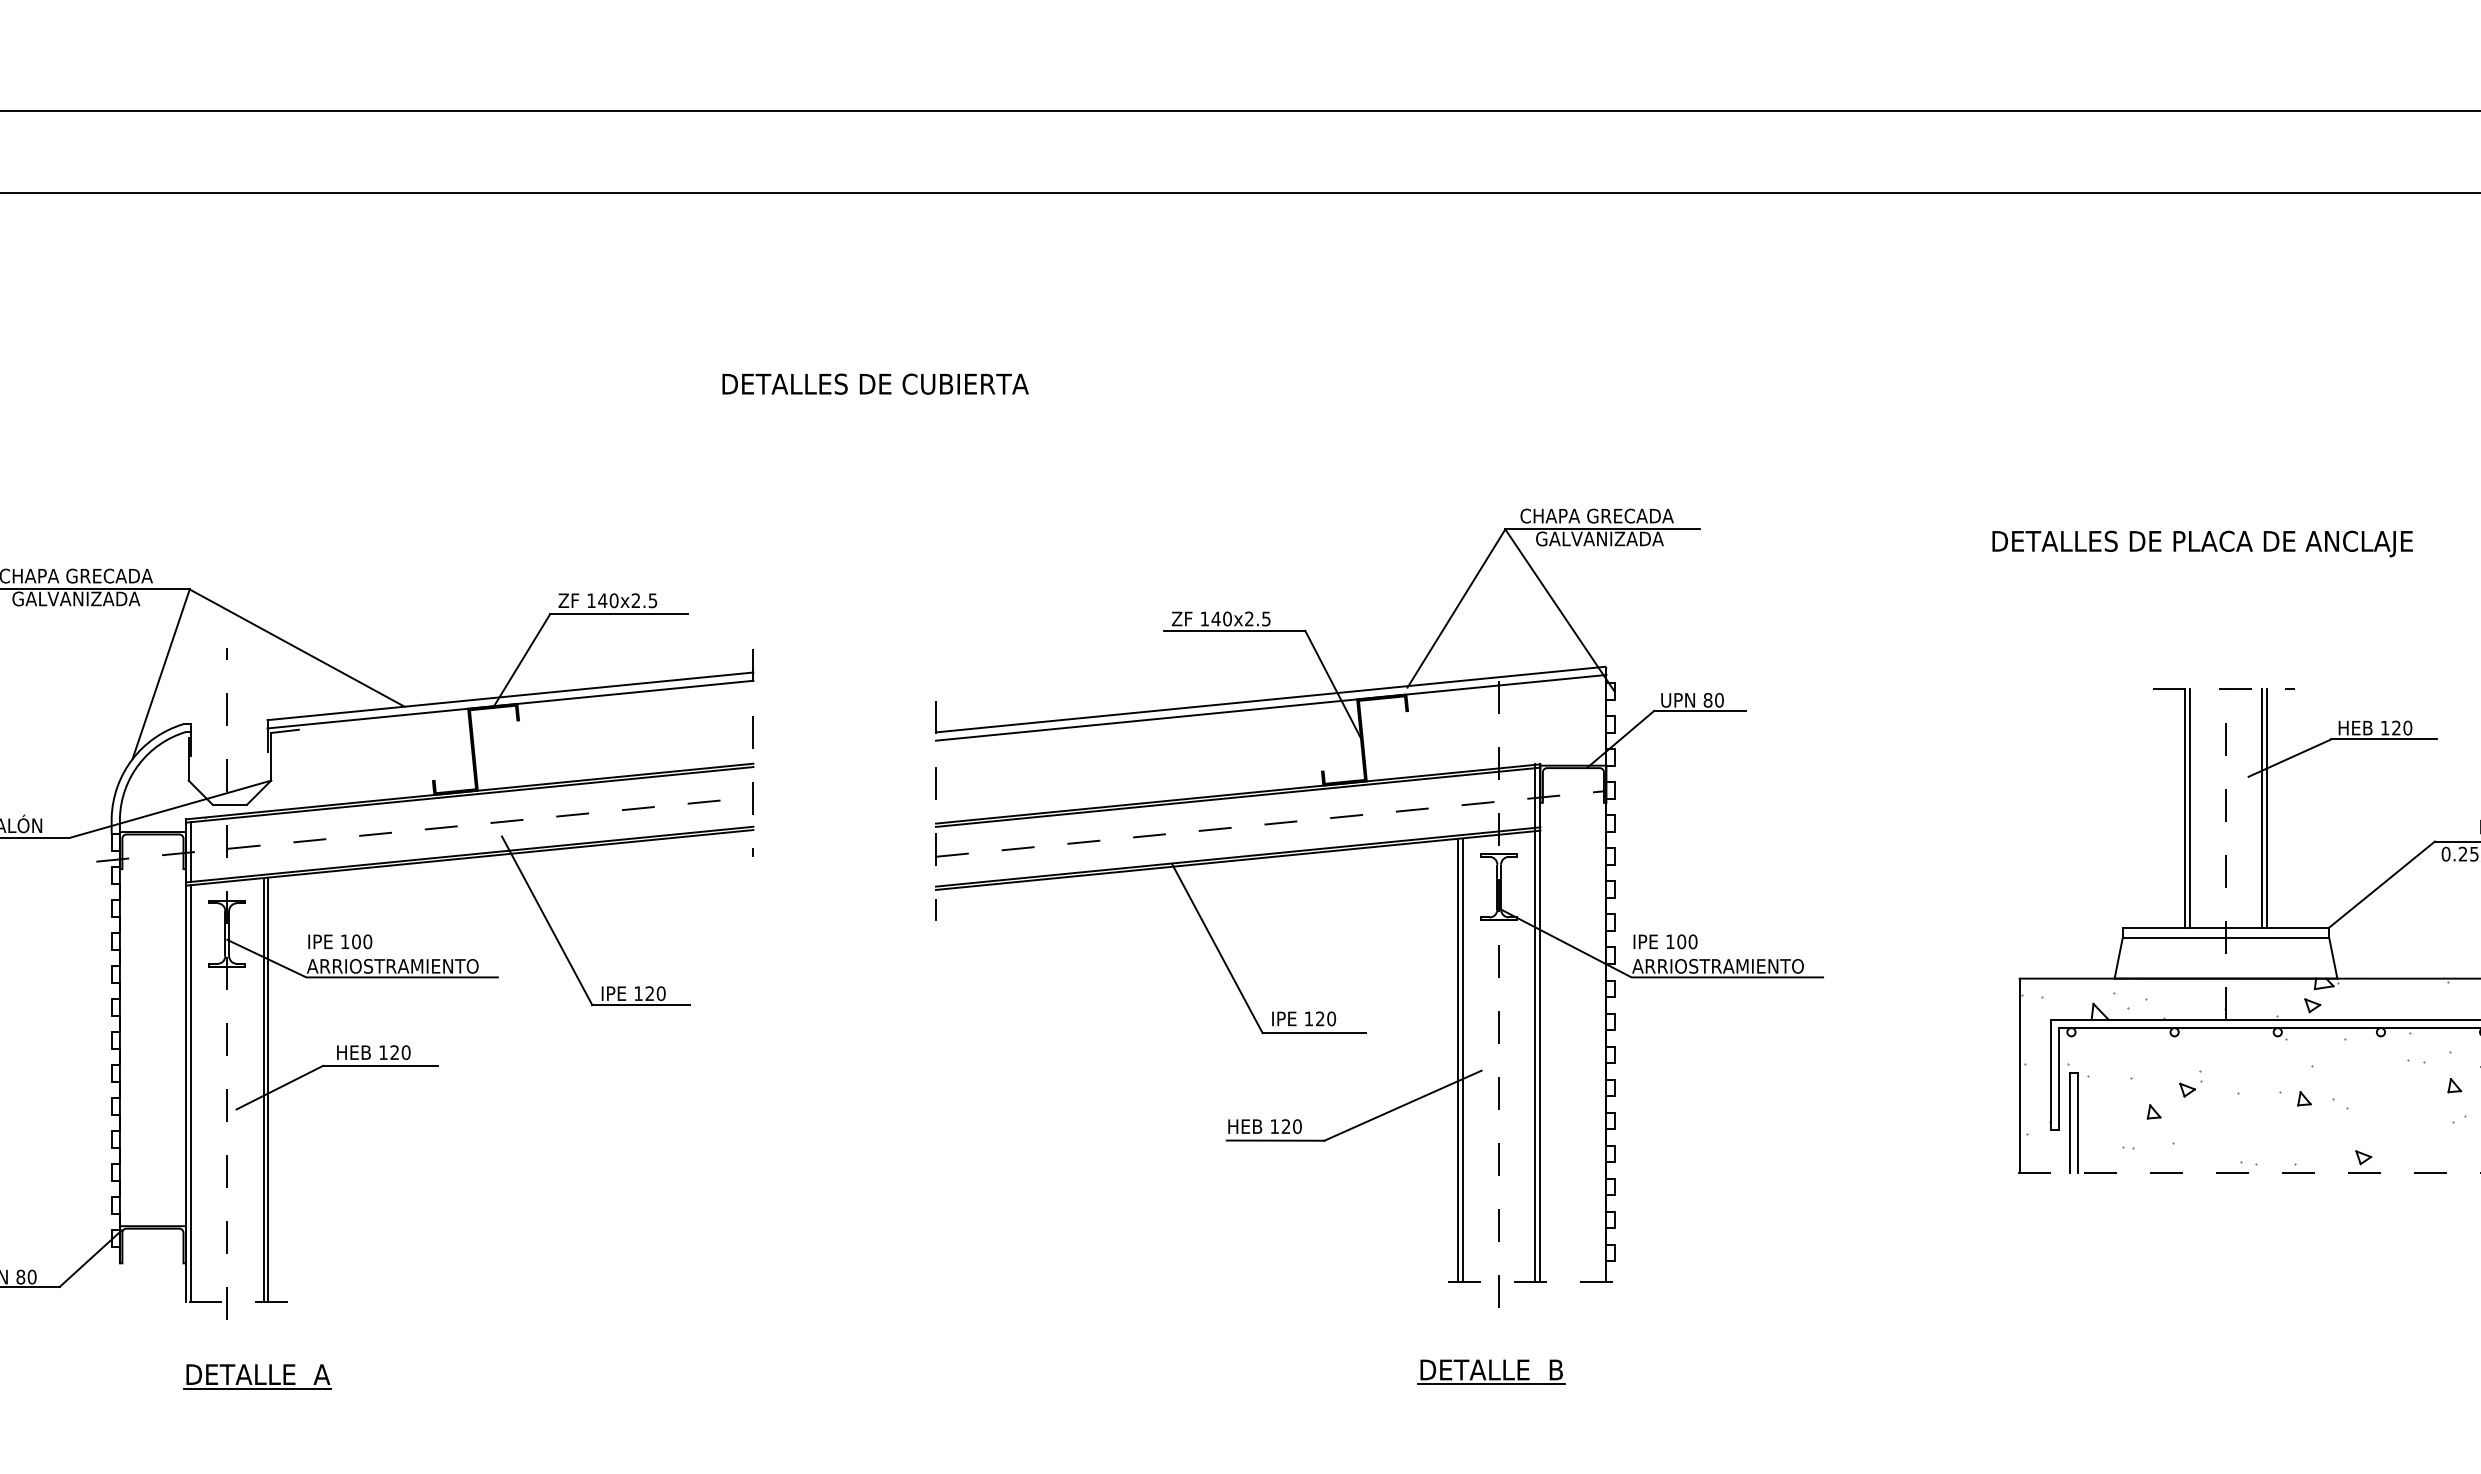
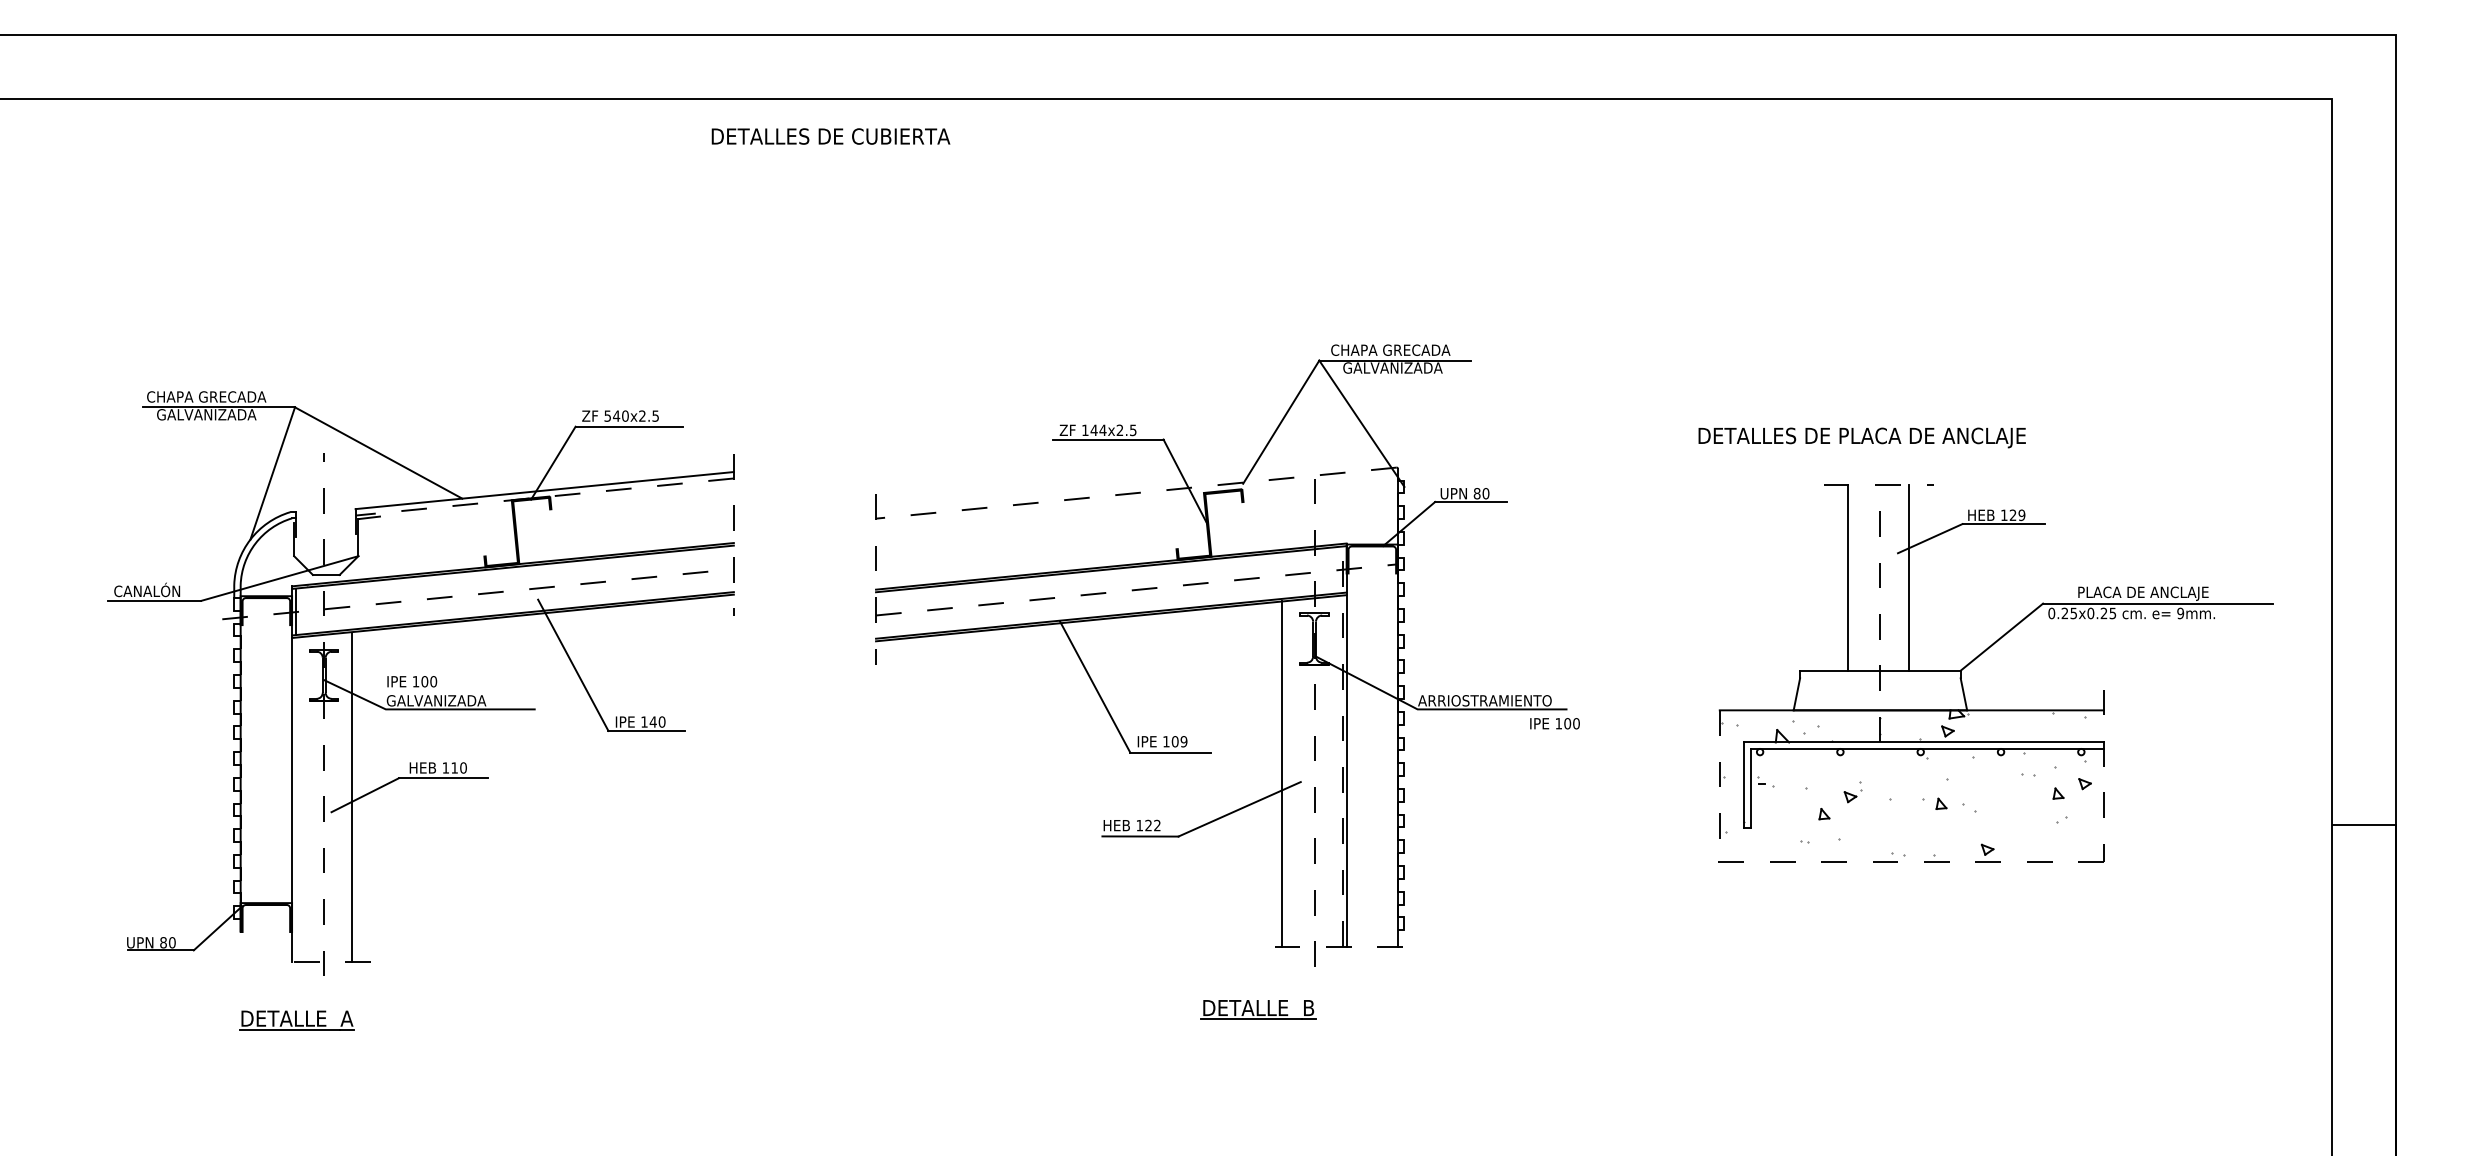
text: (874, 384) -> (830, 136), moved
text: (2201, 543) -> (1861, 437), moved
text: (591, 599) -> (607, 415), 140x2.5 -> 540x2.5
text: (1226, 619) -> (1102, 430), 140x2.5 -> 144x2.5
line: (1270, 700) -> (1136, 493), solid -> dashed
line: (510, 705) -> (544, 497), solid -> dashed
line: (1271, 707) -> (1137, 499), removed
text: (2407, 727) -> (2021, 514), 120 -> 129
line: (2190, 807) -> (1852, 577), removed
line: (2267, 807) -> (1912, 577), removed
line: (2226, 937) -> (1880, 678), removed
text: (1664, 941) -> (1554, 723), moved
text: (391, 965) -> (452, 700), ARRIOSTRAMIENTO -> GALVANIZADA
text: (648, 992) -> (652, 721), 120 -> 140
text: (1325, 1018) -> (1179, 741), 120 -> 109
line: (1535, 1023) -> (1342, 745), solid -> dashed
text: (394, 1052) -> (454, 767), 120 -> 110
line: (1463, 1059) -> (1286, 773), removed
line: (2019, 1076) -> (1719, 786), solid -> dashed
line: (268, 1090) -> (356, 797), removed
line: (190, 1093) -> (295, 799), removed
line: (2070, 1123) -> (1759, 823), removed
line: (2078, 1123) -> (1765, 823), removed
text: (1297, 1126) -> (1157, 825), 120 -> 122
part: (1491, 1371) -> (1258, 1009), moved
part: (257, 1376) -> (296, 1020), moved

